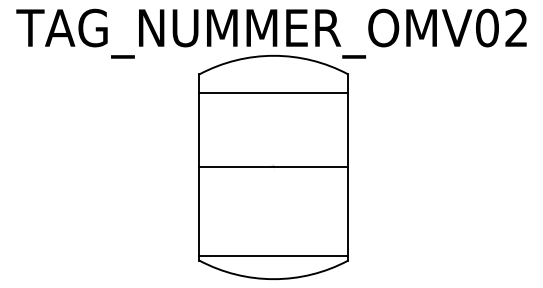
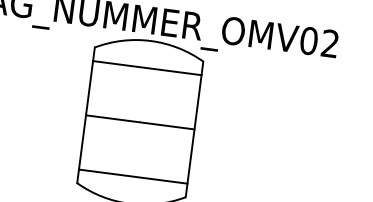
line: (273, 255) -> (133, 176), moved

